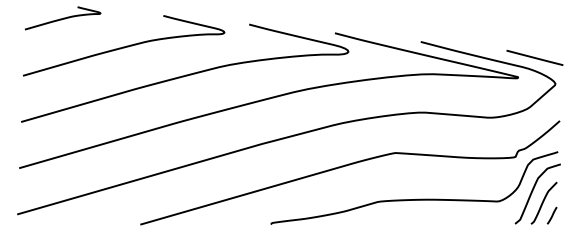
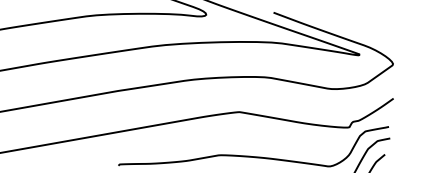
line: (534, 57) -> (376, 37), removed

